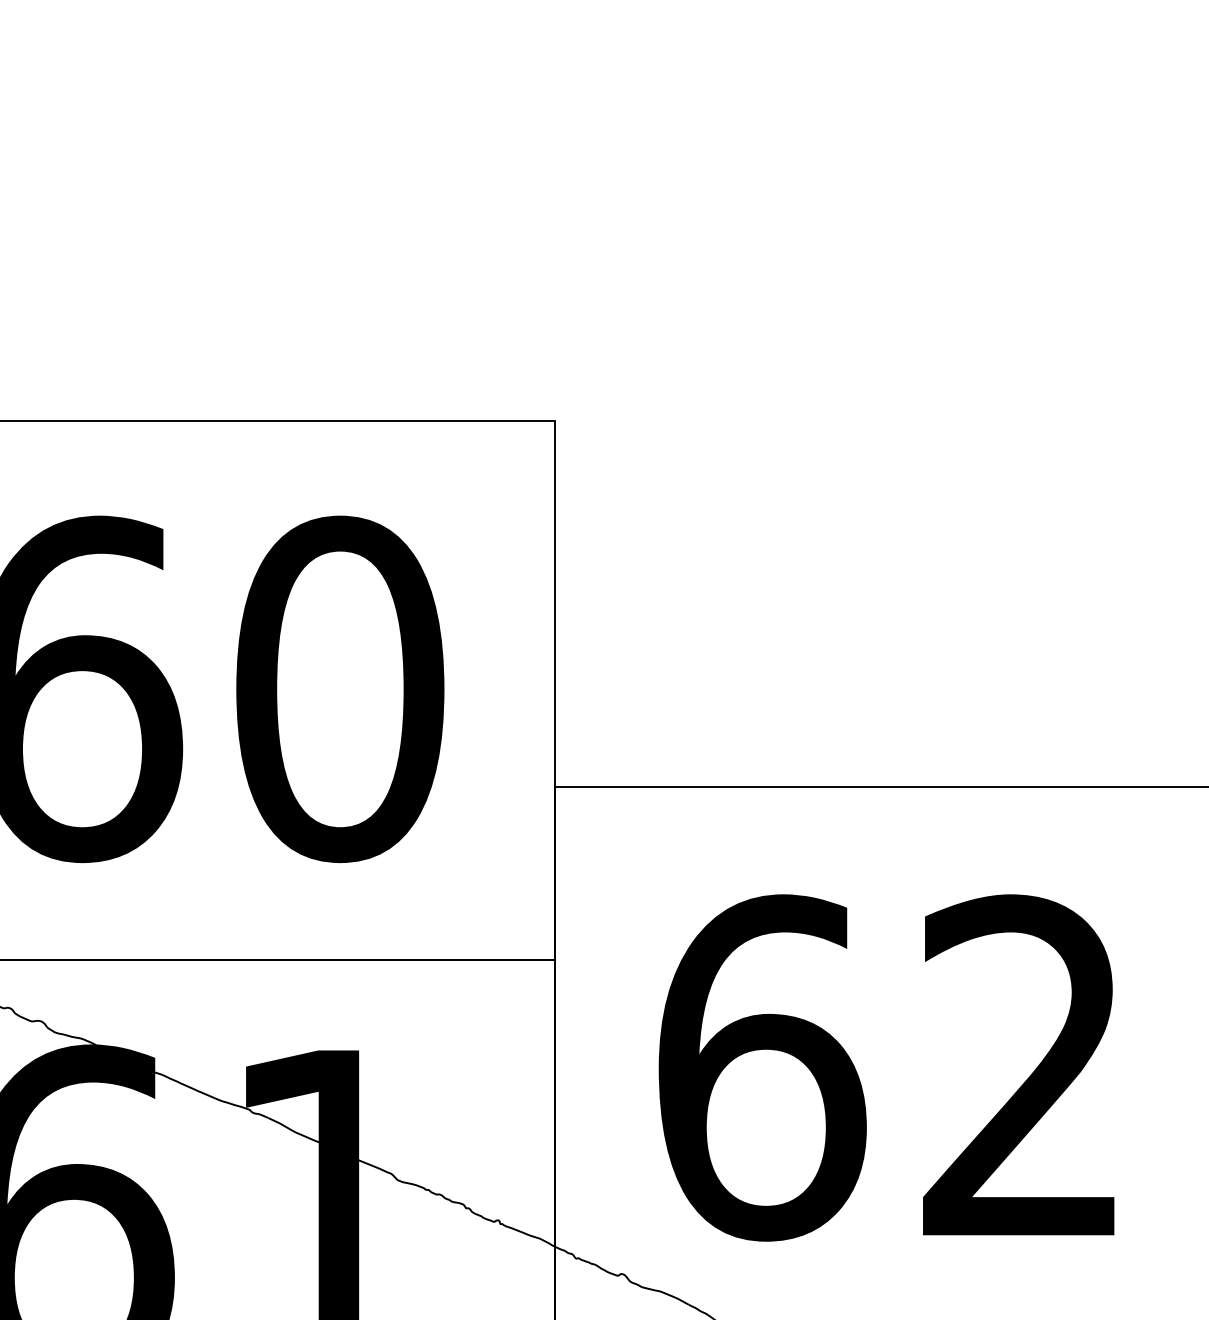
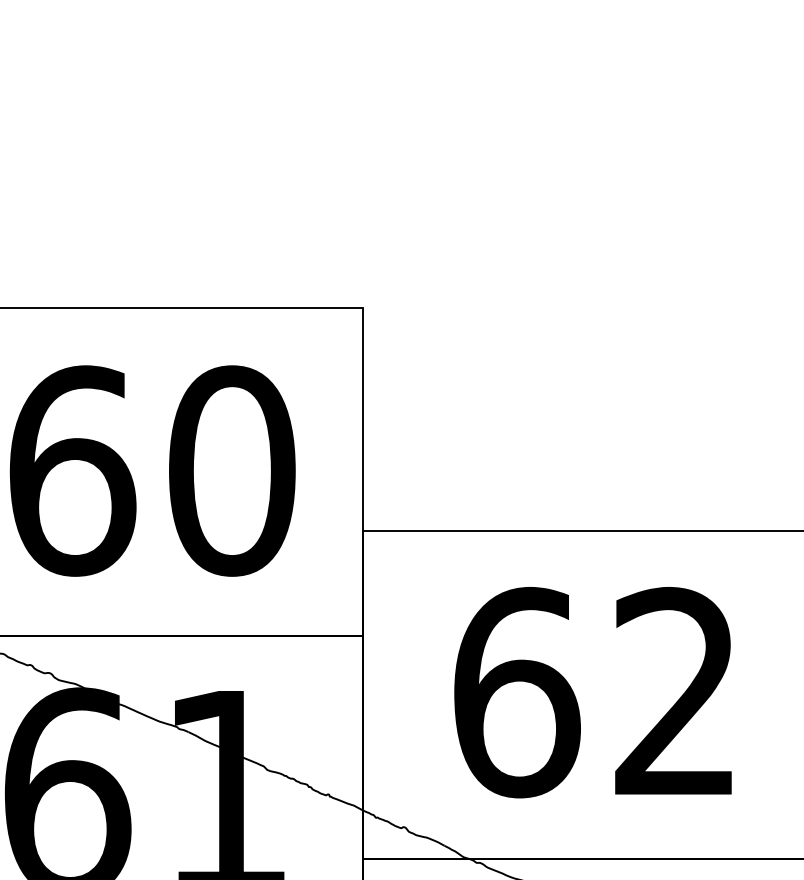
text: (885, 1067) -> (592, 692), moved

